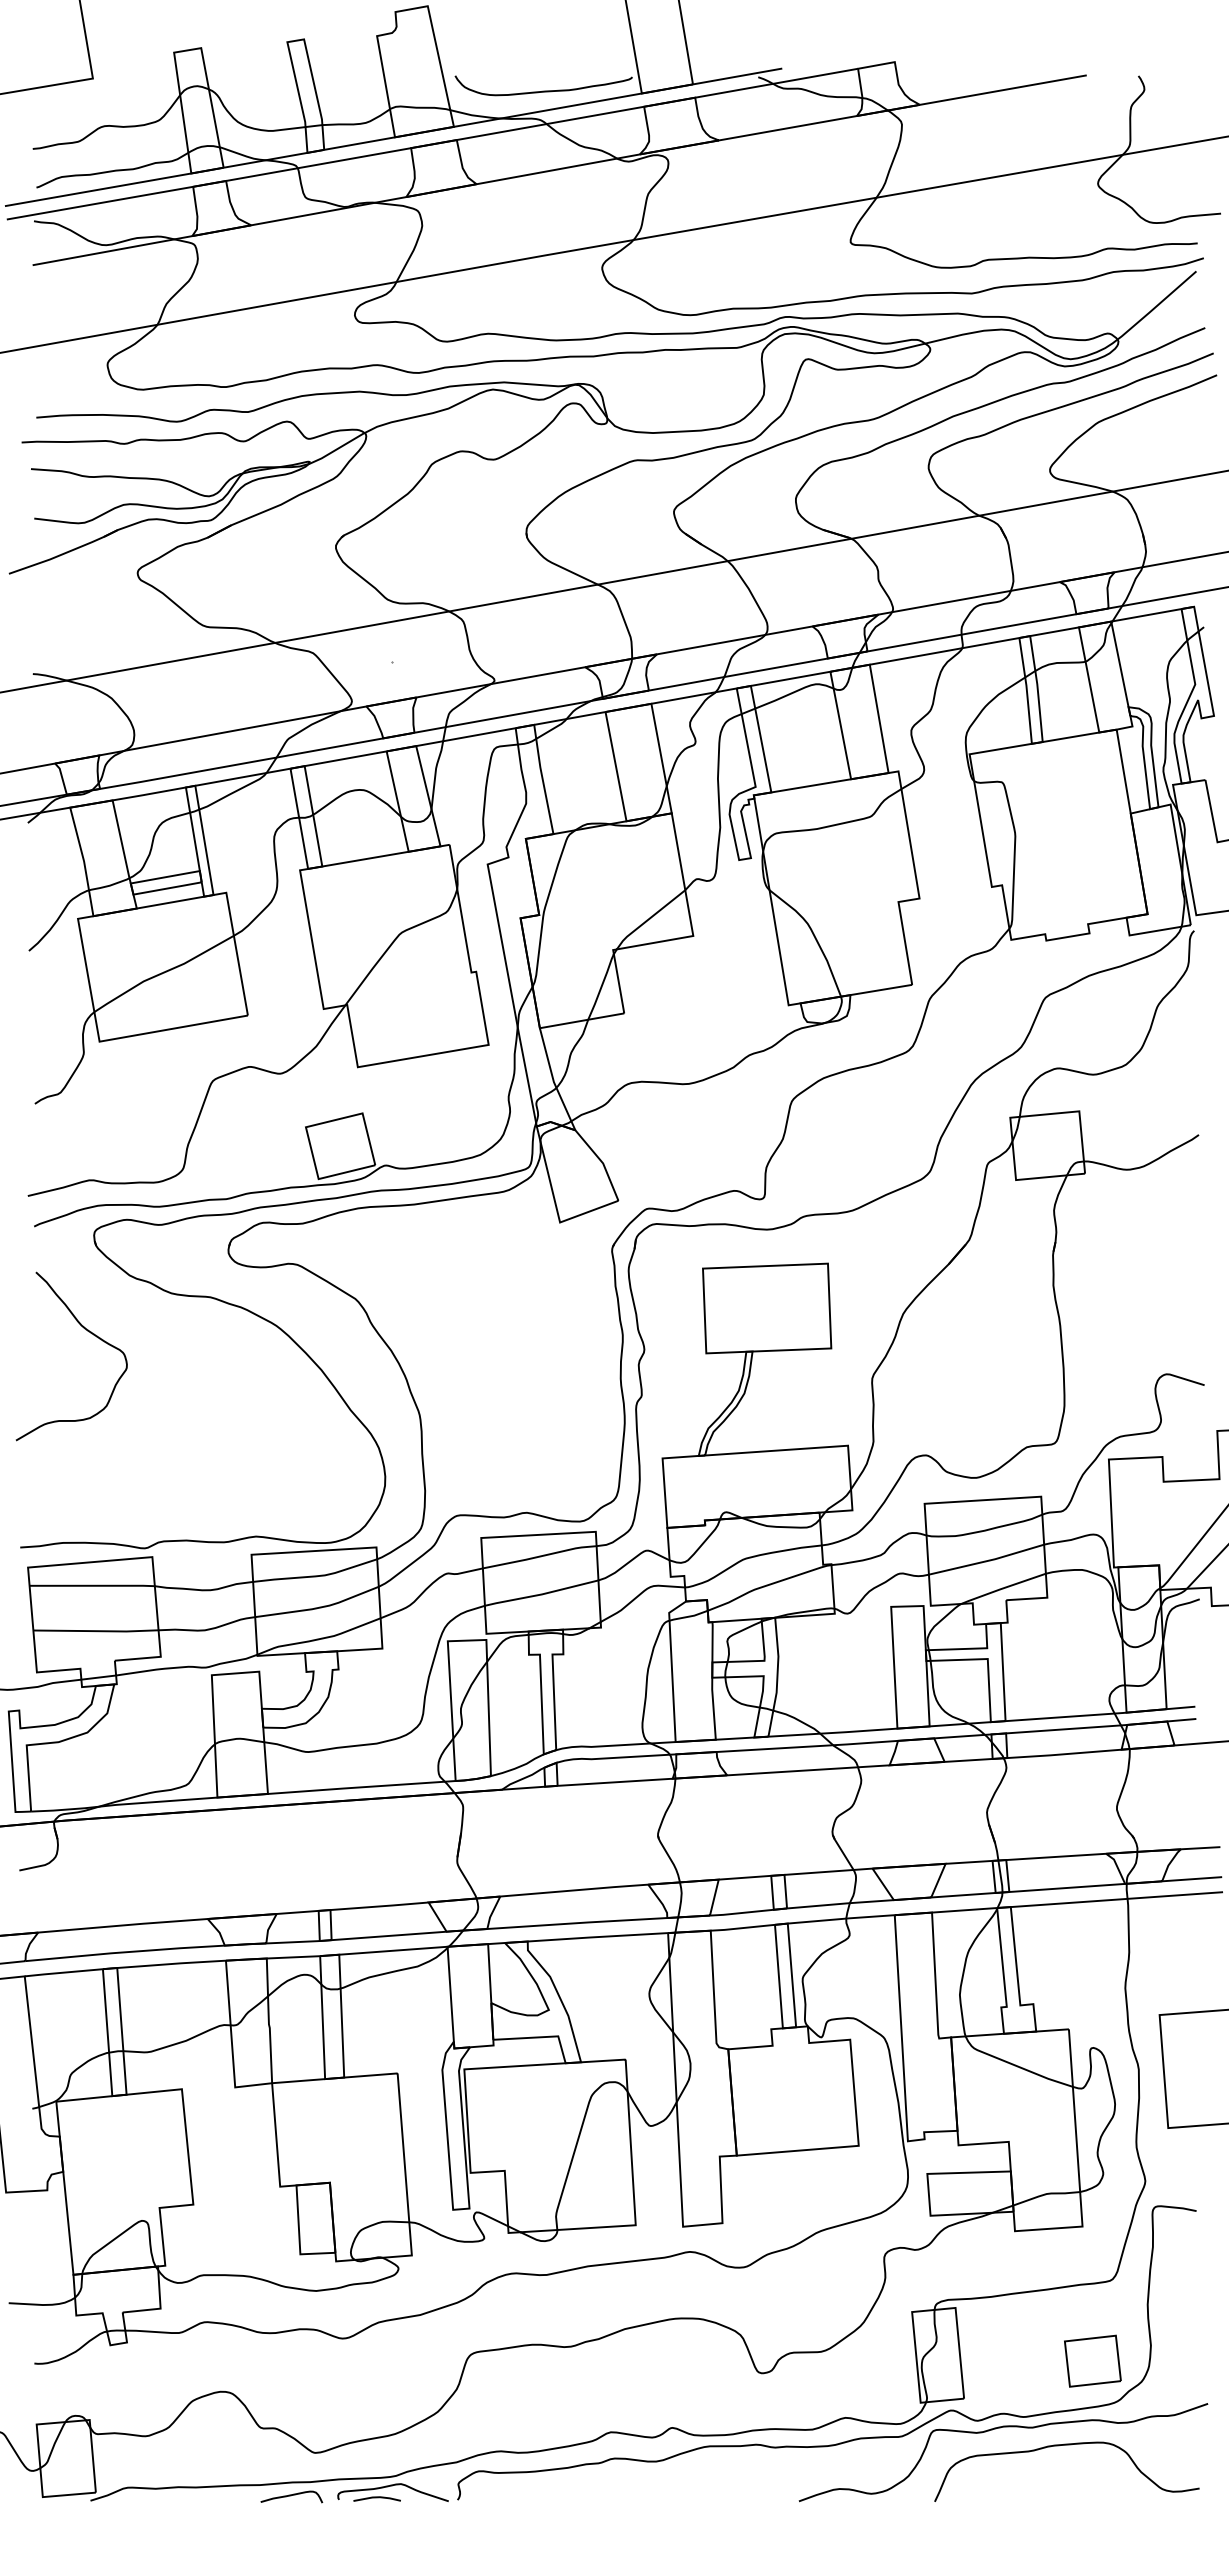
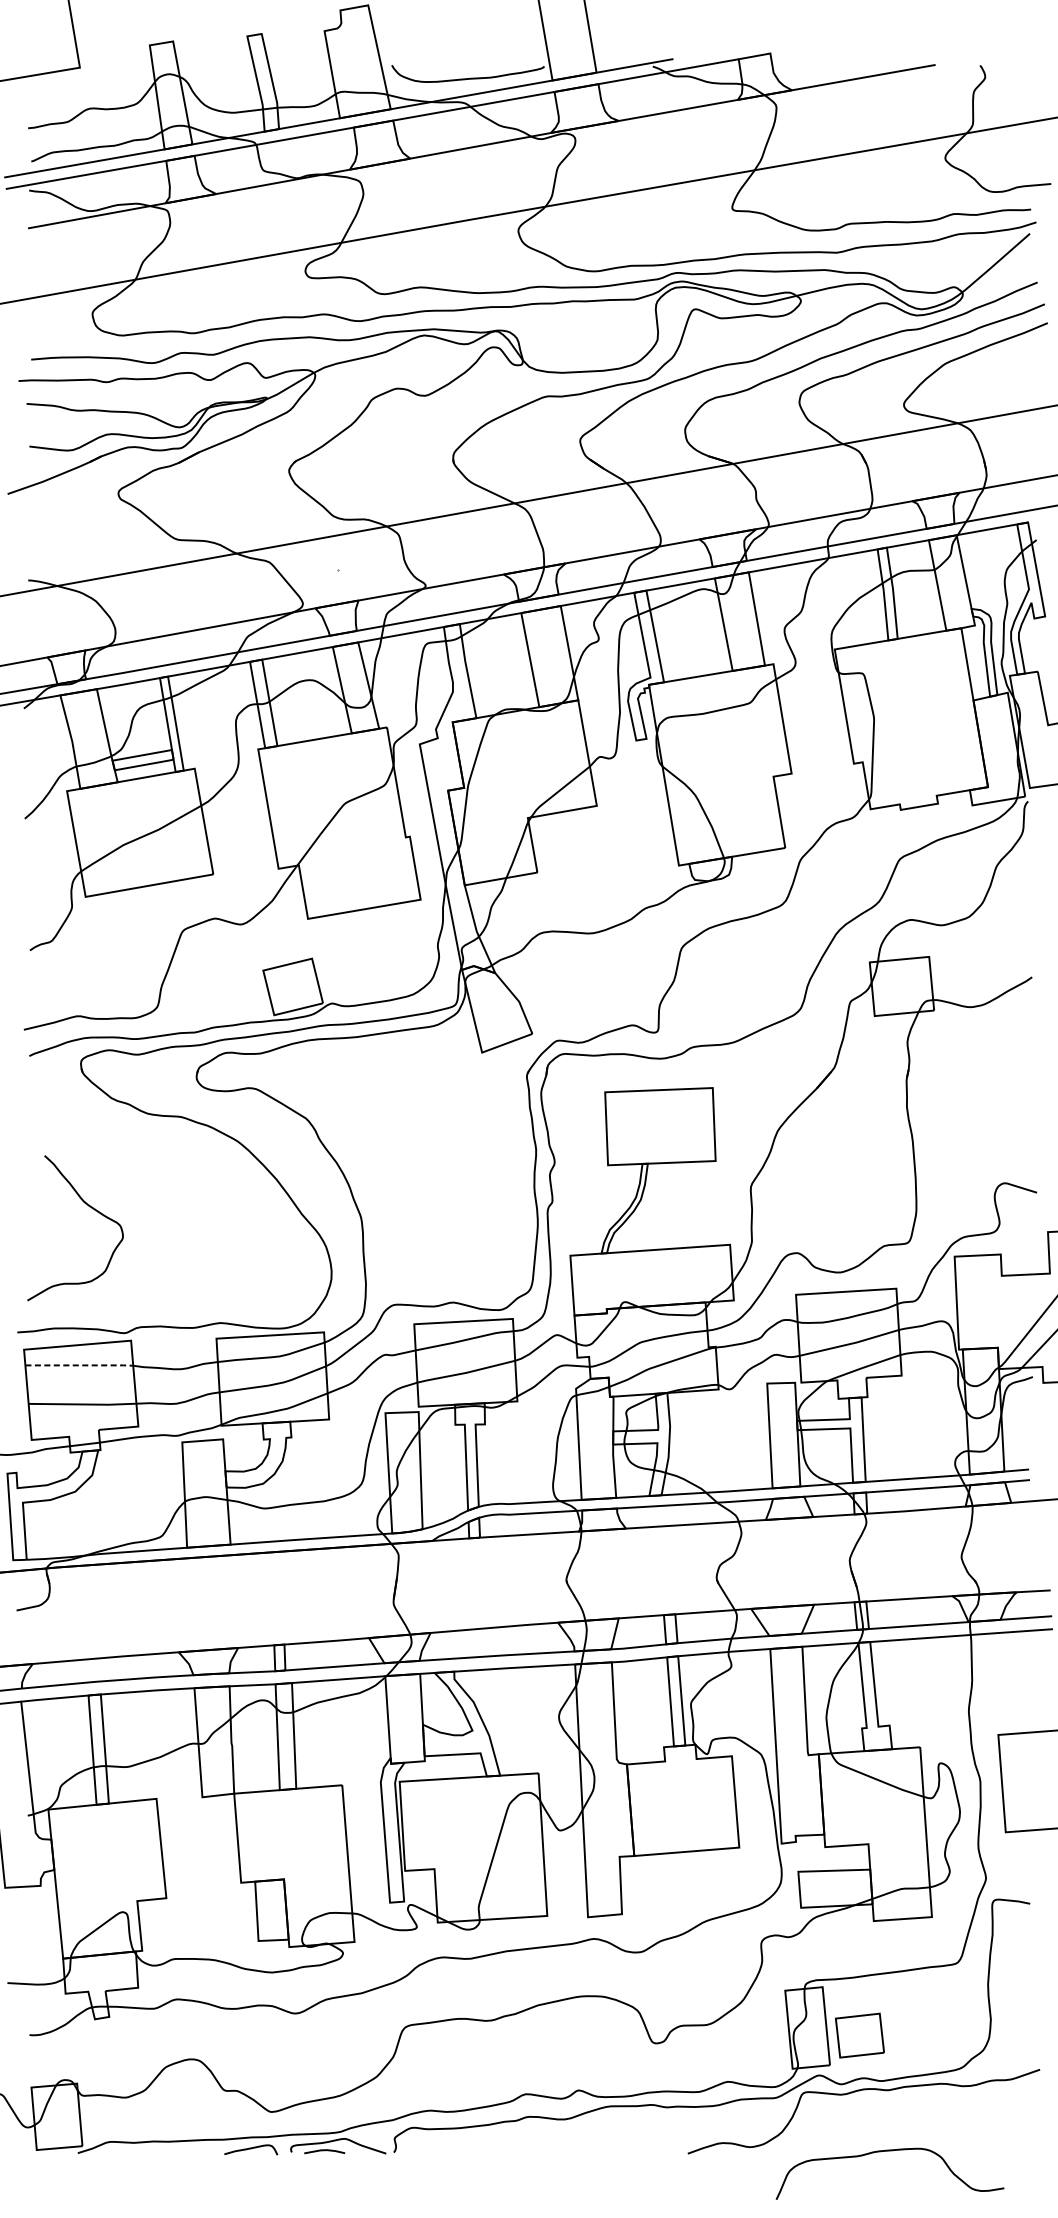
curve: (87, 1331) -> (89, 1206), moved
line: (93, 1585) -> (80, 1365), solid -> dashed
part: (1092, 2360) -> (859, 2035), moved
curve: (1059, 2446) -> (883, 2152), moved

